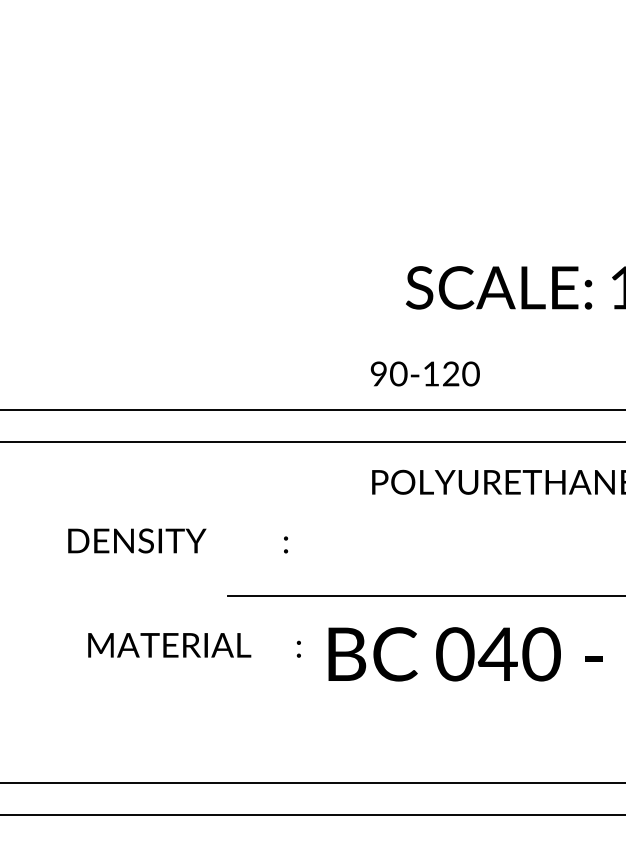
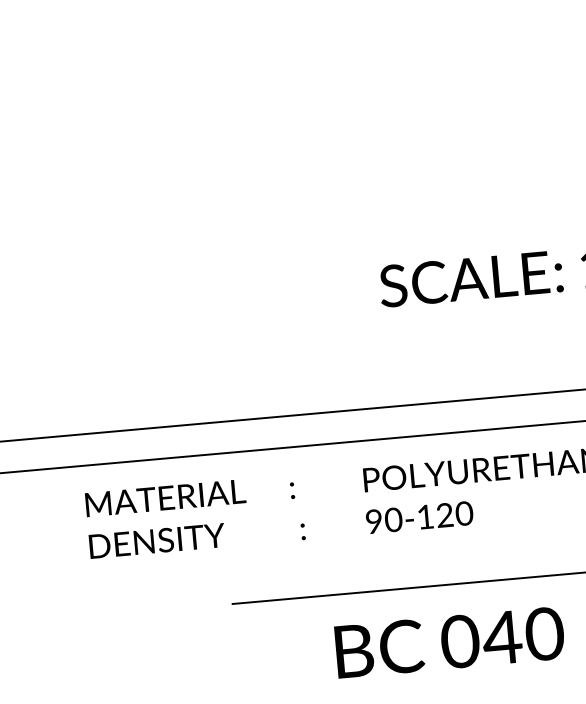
text: (424, 373) -> (418, 517), moved
text: (178, 540) -> (197, 536), moved
text: (194, 645) -> (189, 496), moved

